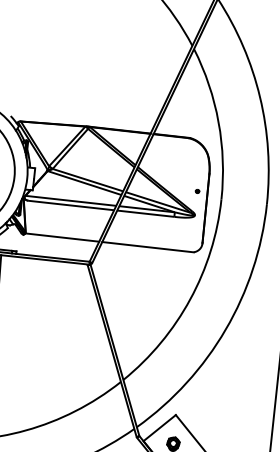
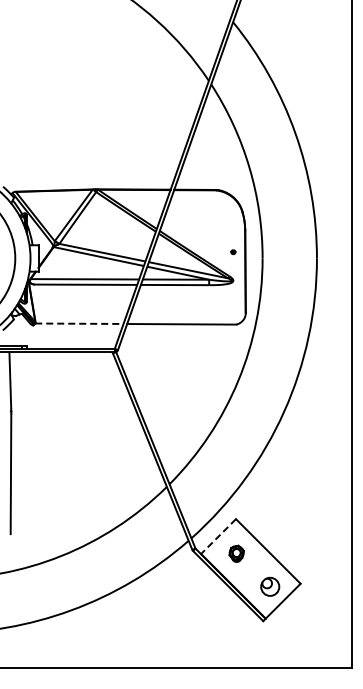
line: (62, 237) -> (79, 323), solid -> dashed
line: (159, 428) -> (218, 536), solid -> dashed

